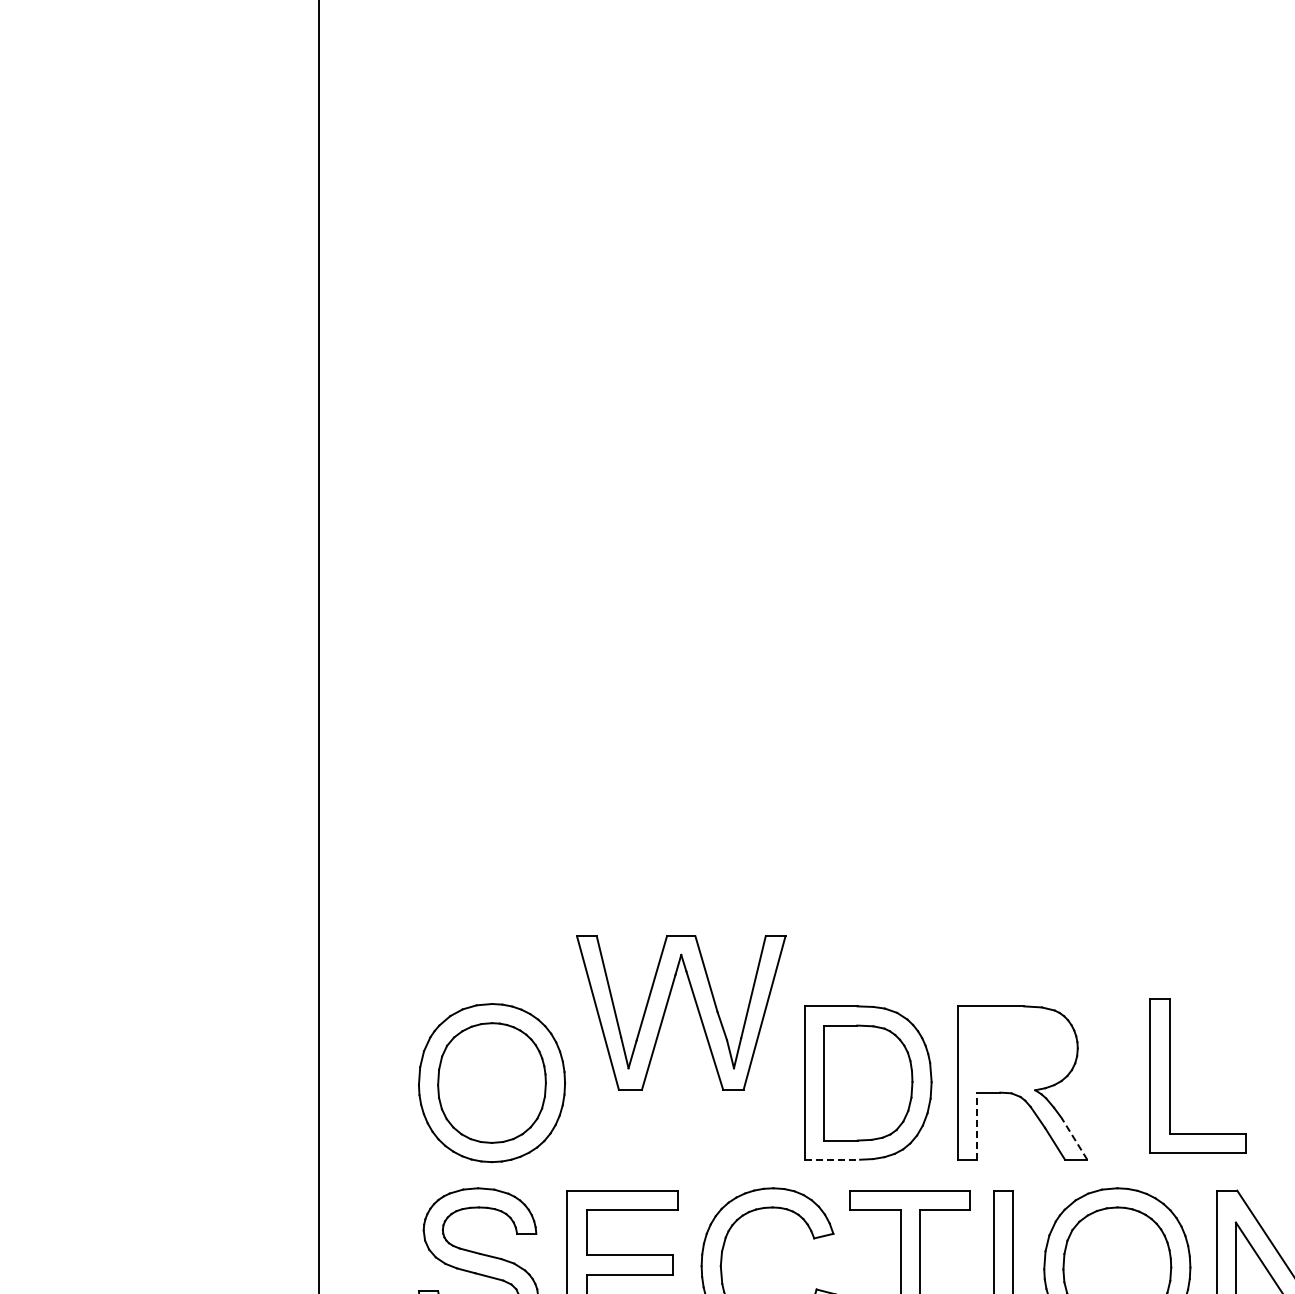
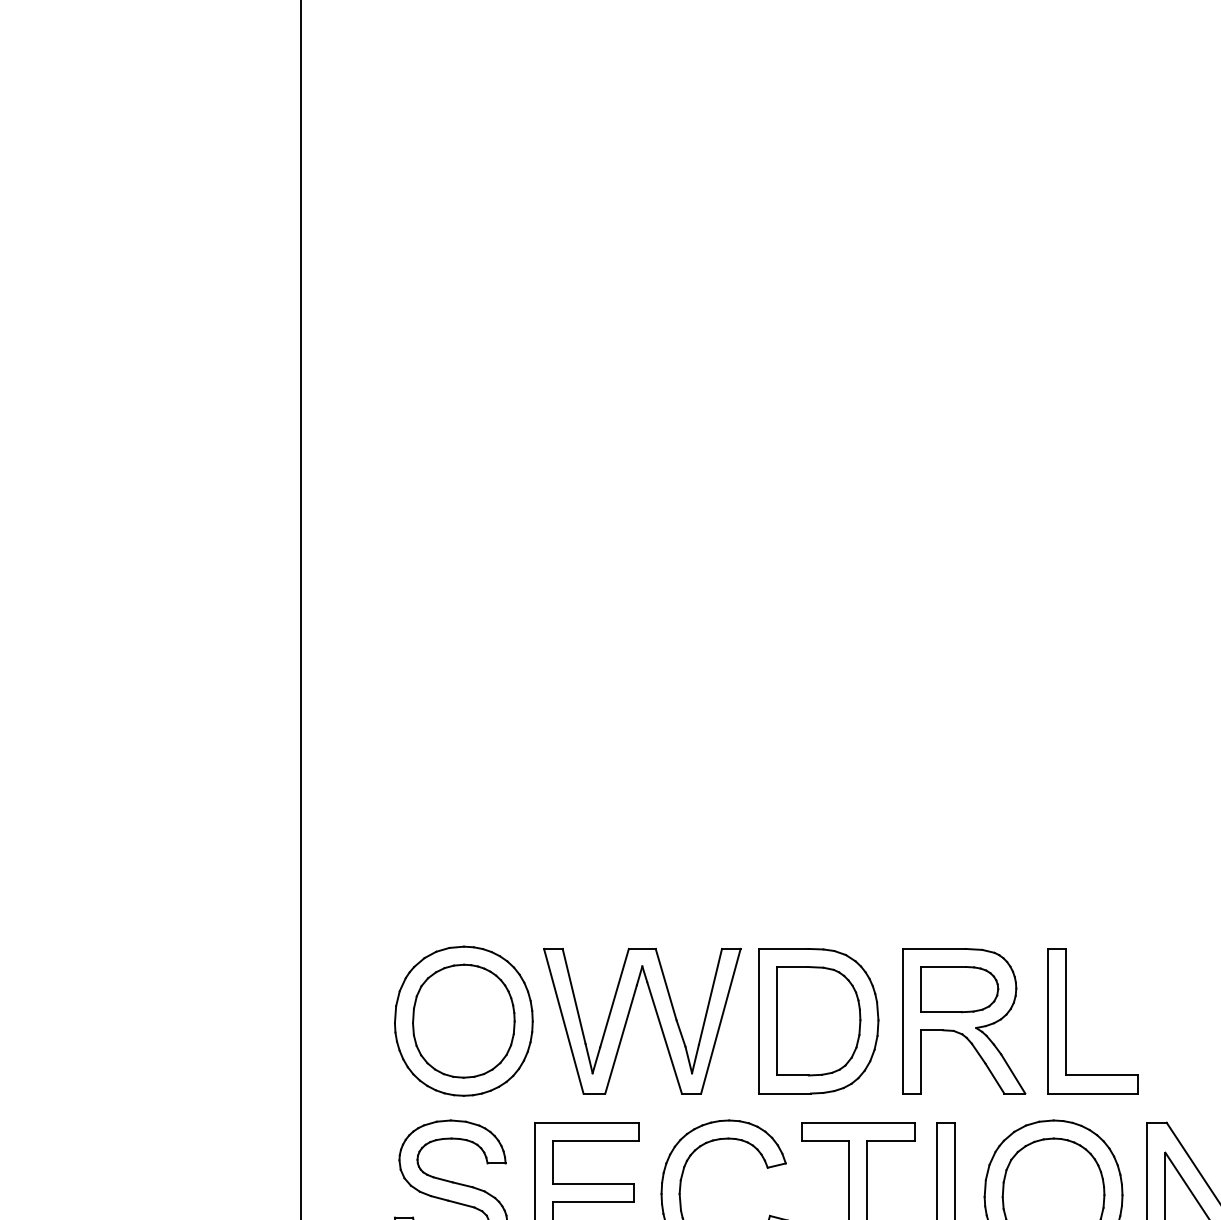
part: (666, 1010) -> (628, 1018), moved
part: (1017, 1049) -> (959, 989), added
part: (1170, 1075) -> (1066, 1020), moved
line: (977, 1126) -> (921, 1062), dashed -> solid
line: (1074, 1138) -> (1013, 1073), dashed -> solid
line: (832, 1159) -> (784, 1093), dashed -> solid

